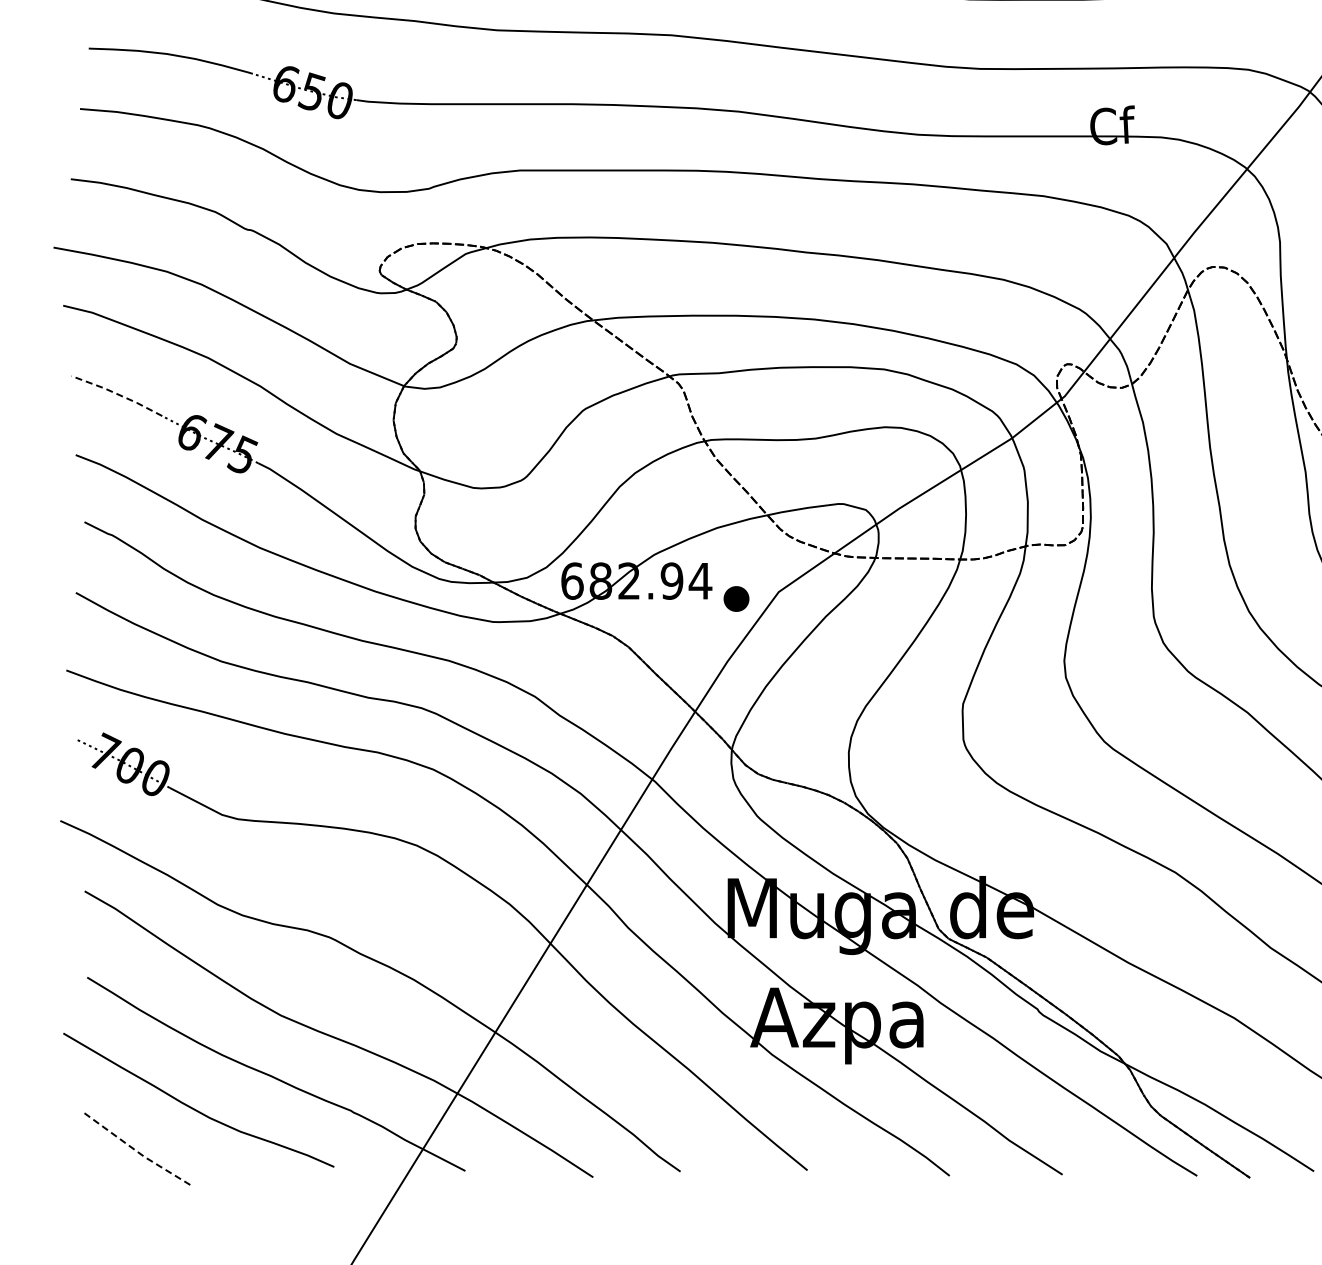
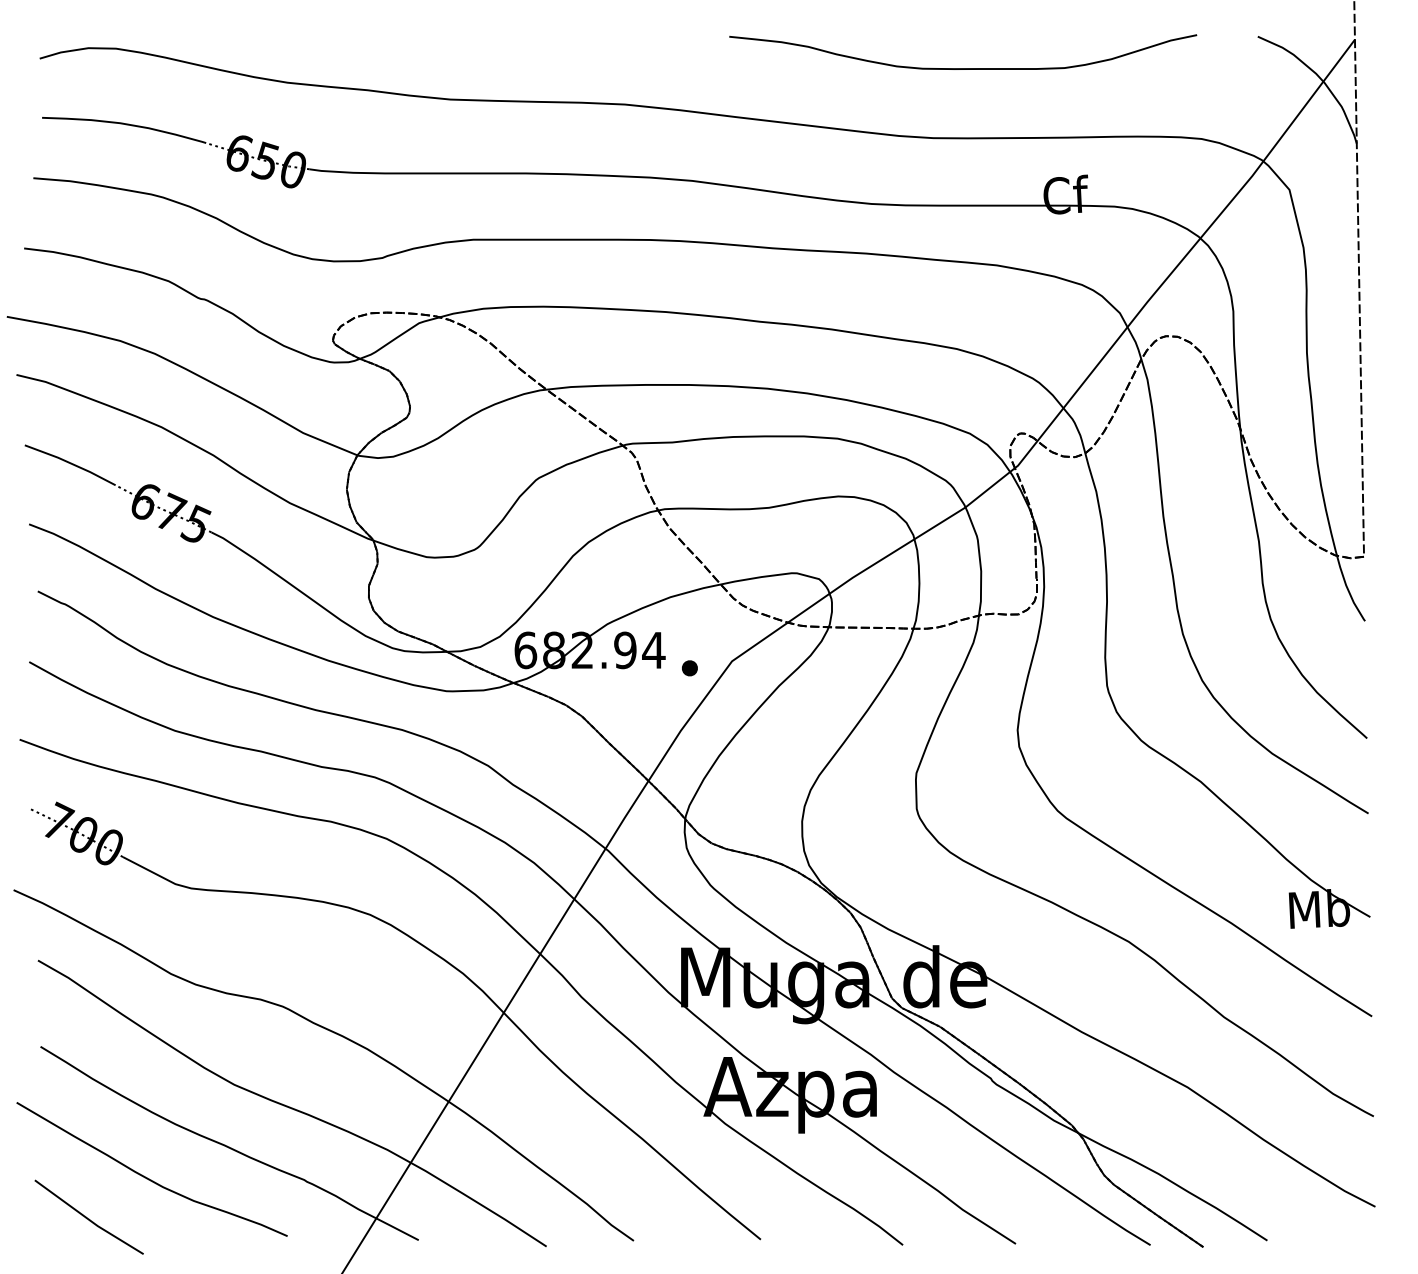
line: (117, 394) -> (70, 463), dashed -> solid
part: (736, 599) -> (689, 668), size x0.62
line: (134, 1149) -> (87, 1218), dashed -> solid

